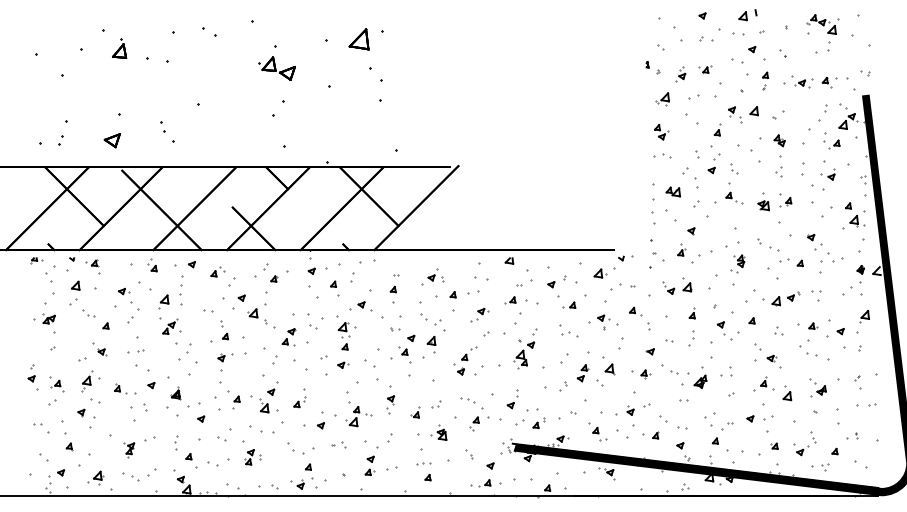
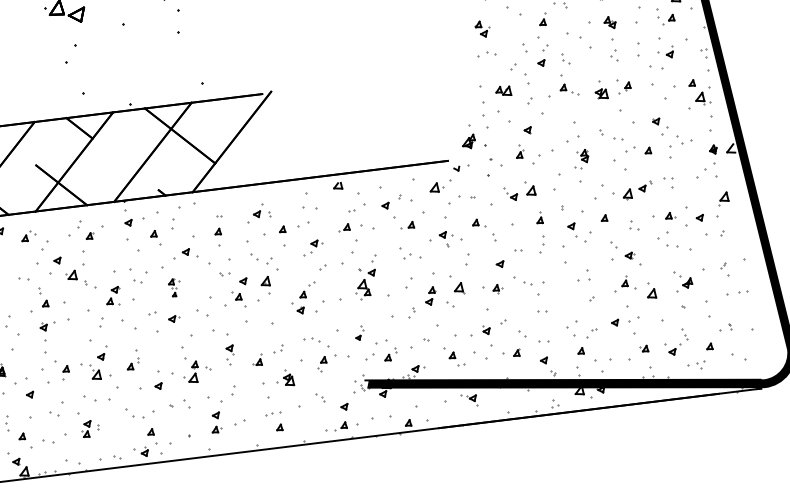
part: (346, 336) -> (174, 287), size x0.6
part: (700, 377) -> (468, 137), moved
part: (512, 399) -> (359, 333), size x0.7
part: (338, 444) -> (179, 404), size x1.4

